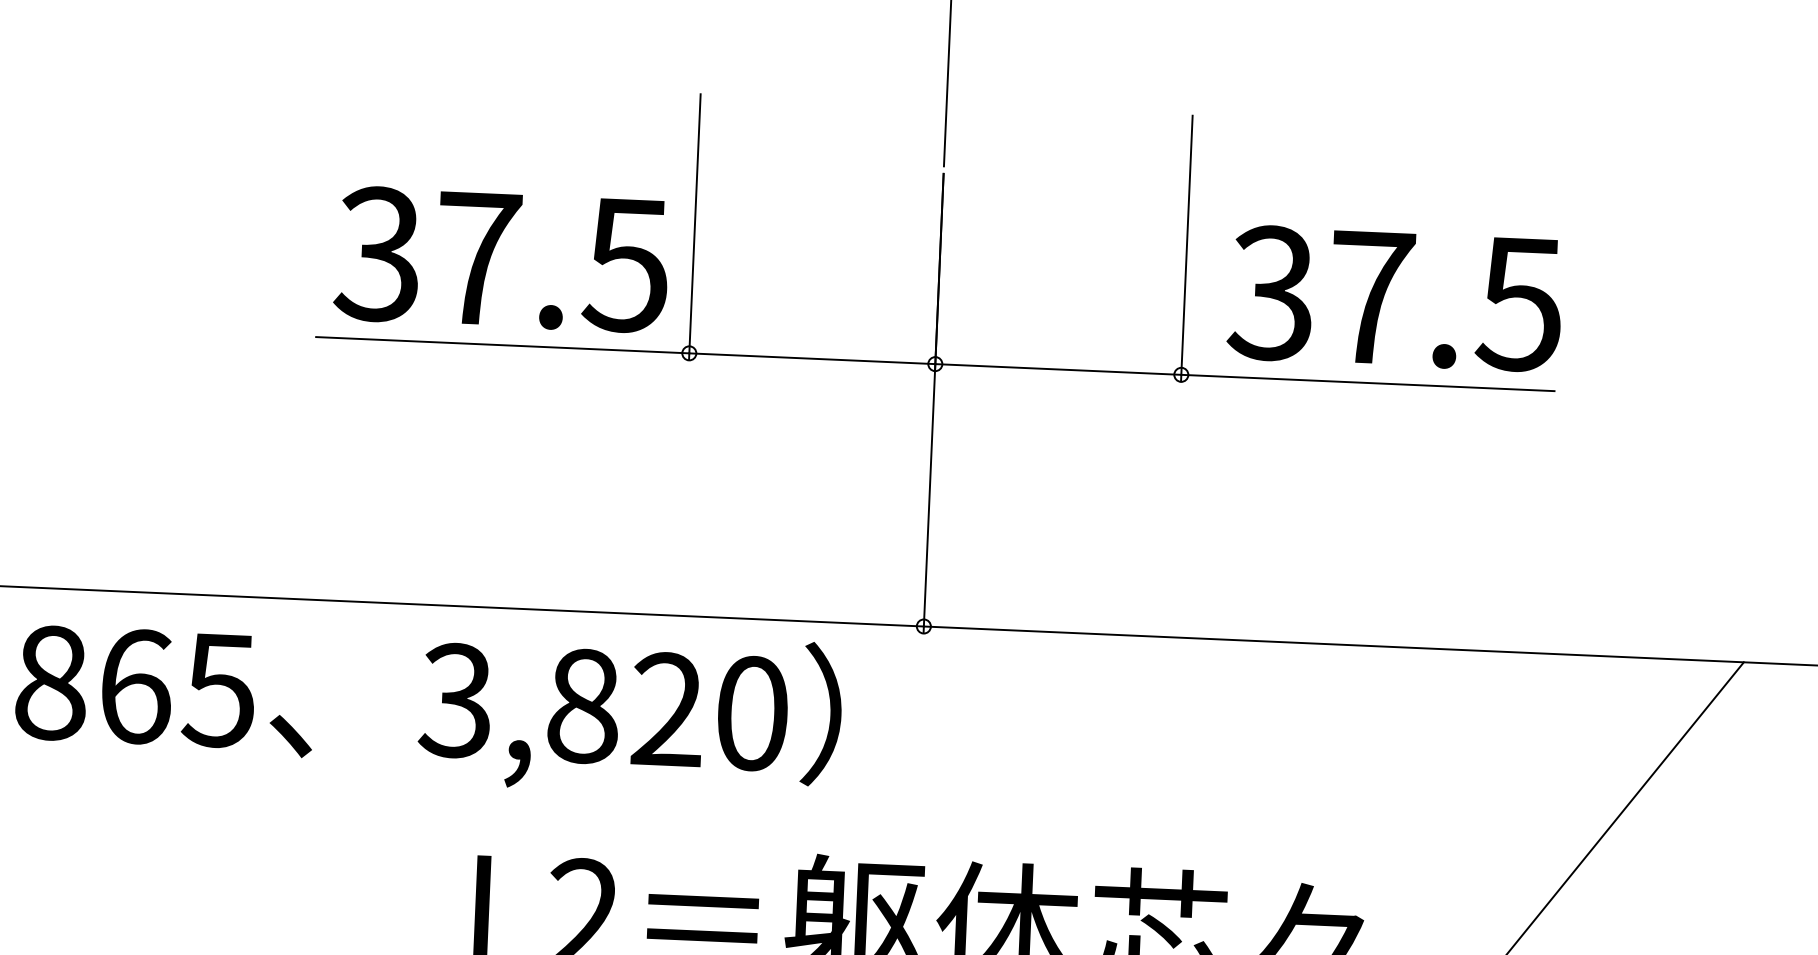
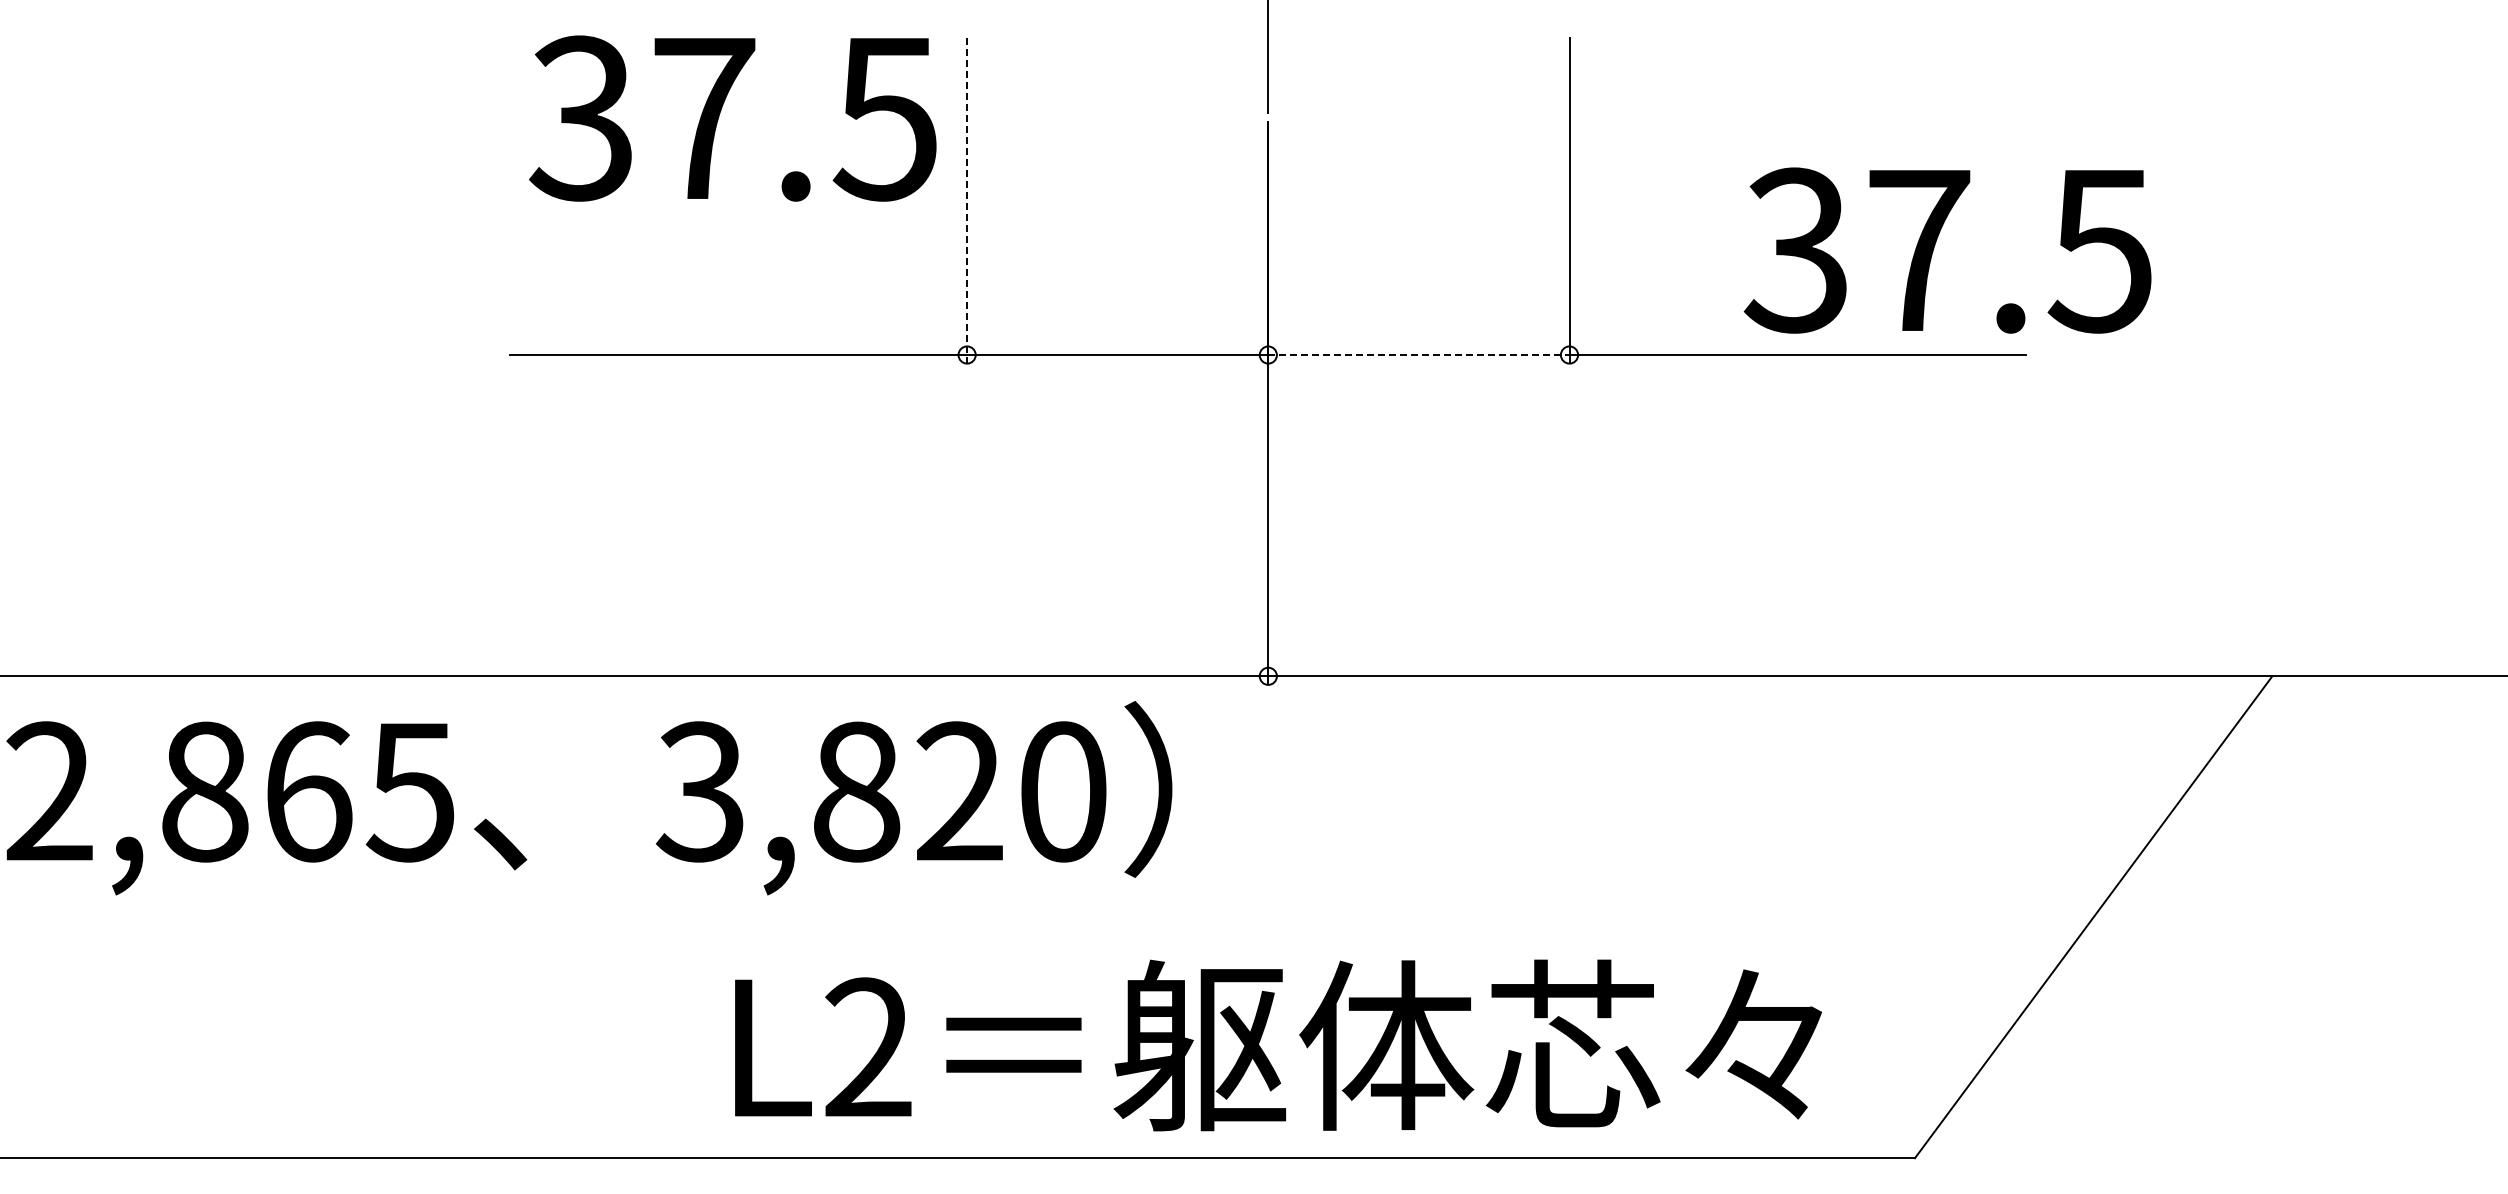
line: (695, 227) -> (967, 200), solid -> dashed
text: (501, 259) -> (732, 118), moved
text: (1394, 298) -> (1947, 250), moved
line: (1057, 369) -> (1418, 355), solid -> dashed

